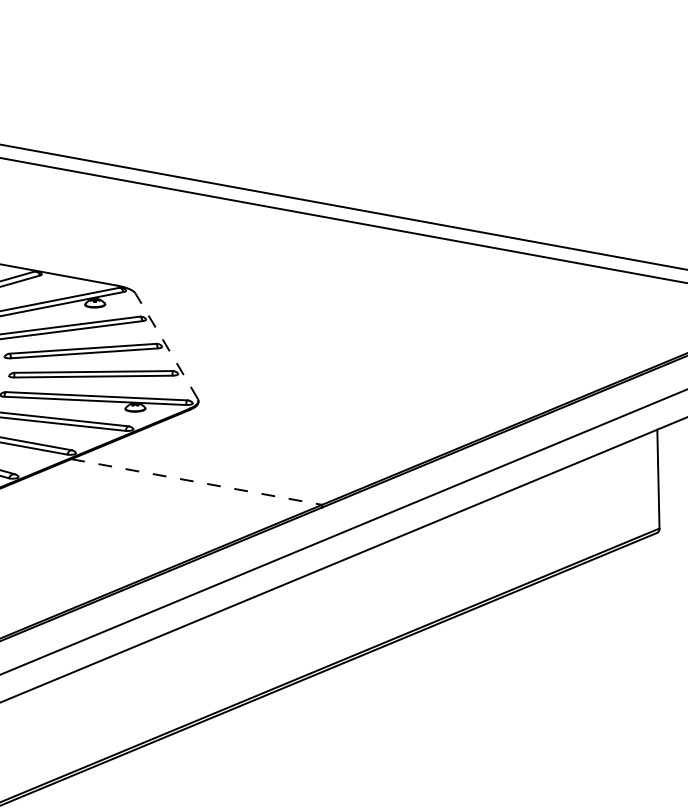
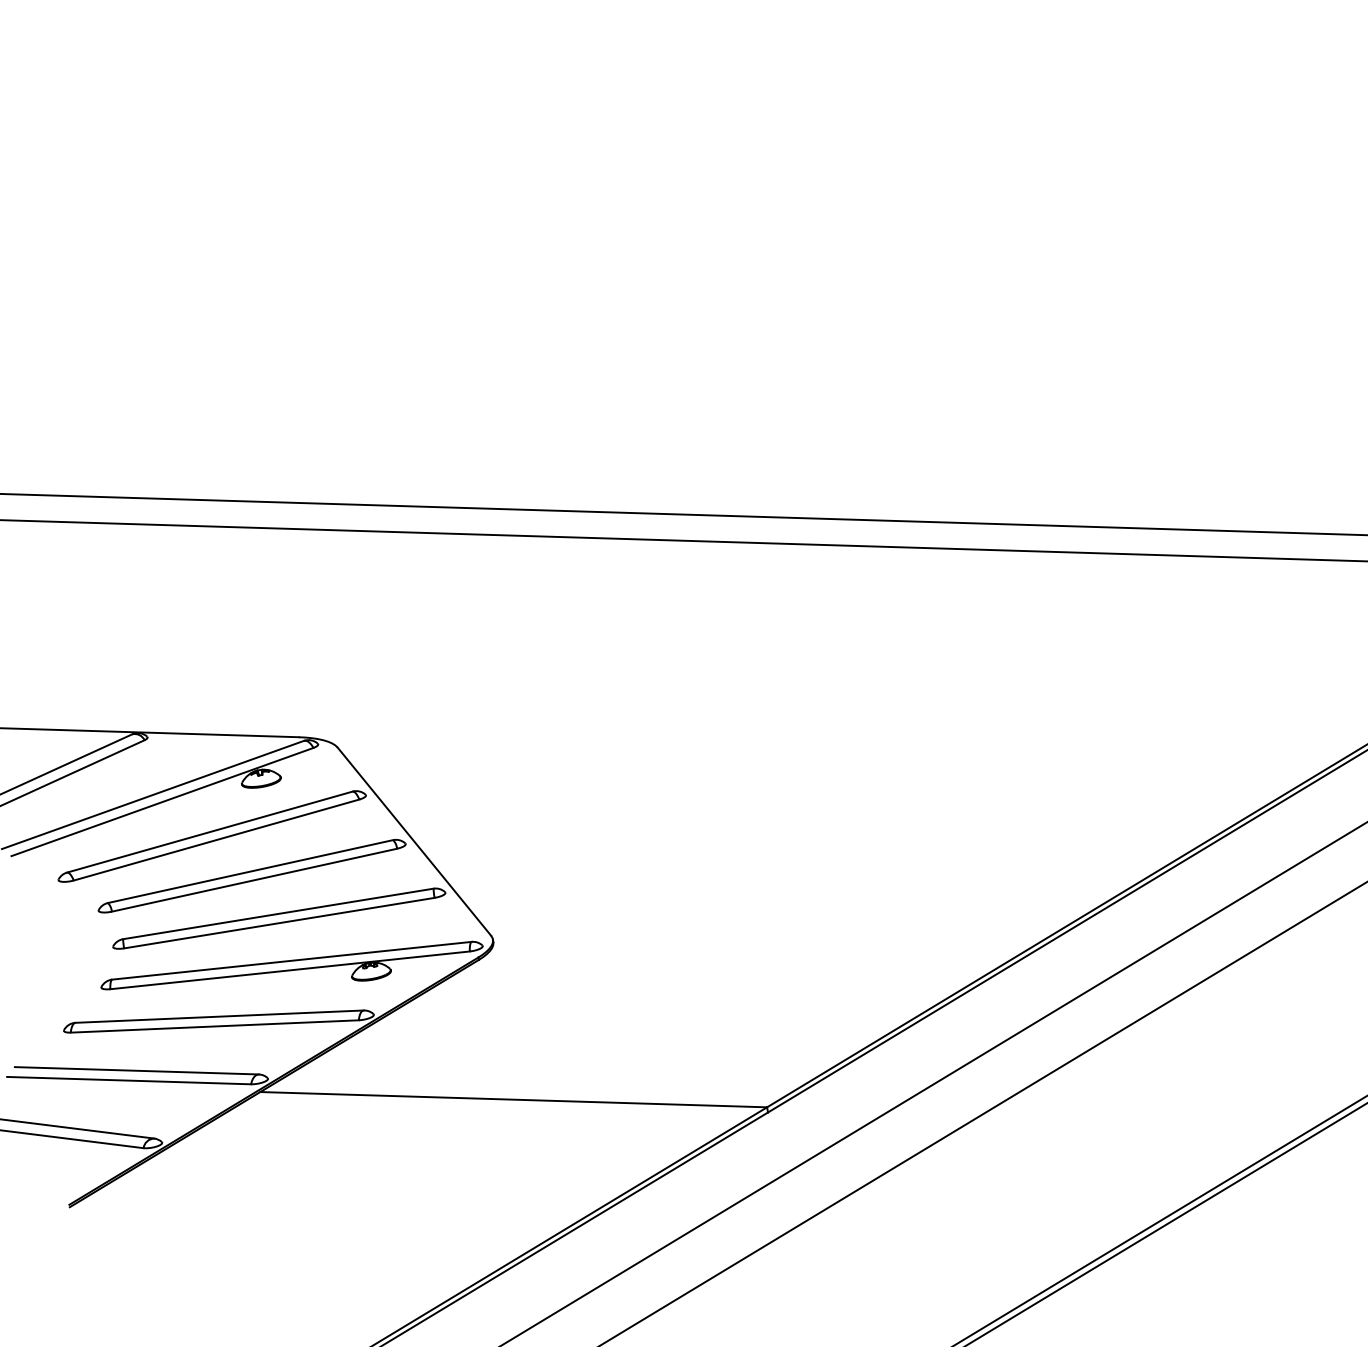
line: (166, 345) -> (413, 840), dashed -> solid
line: (197, 482) -> (515, 1100), dashed -> solid

